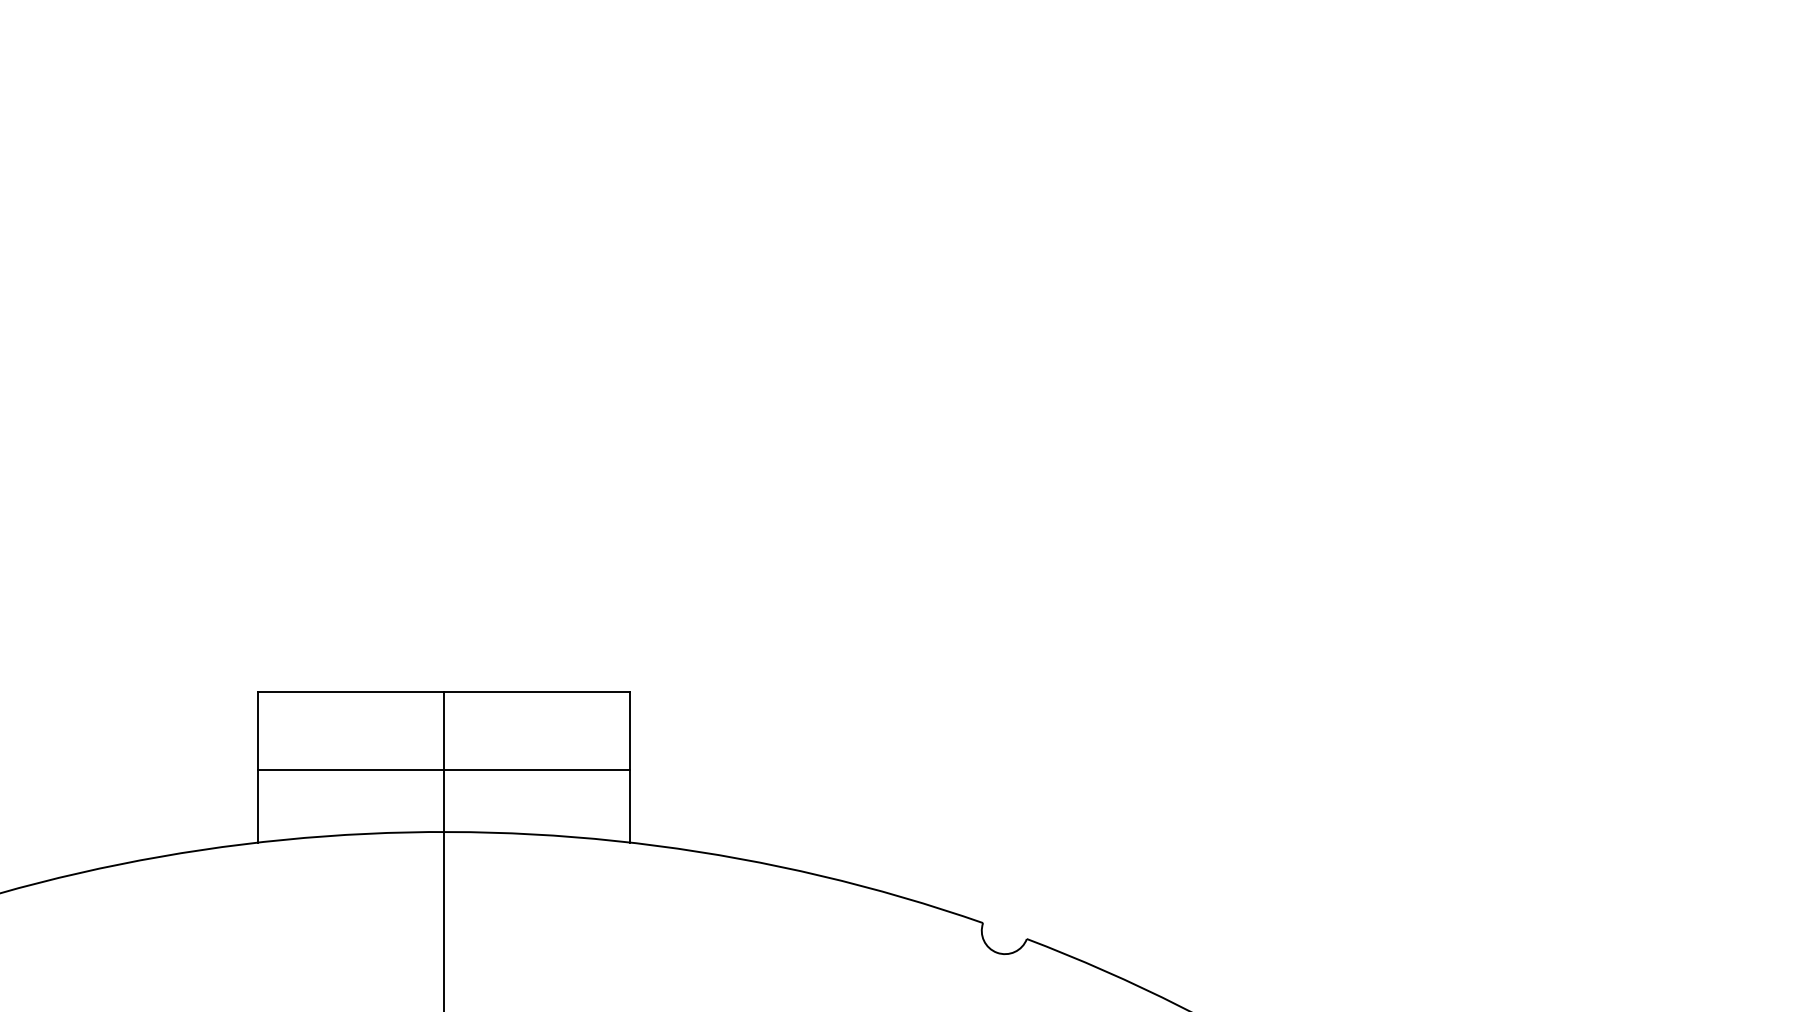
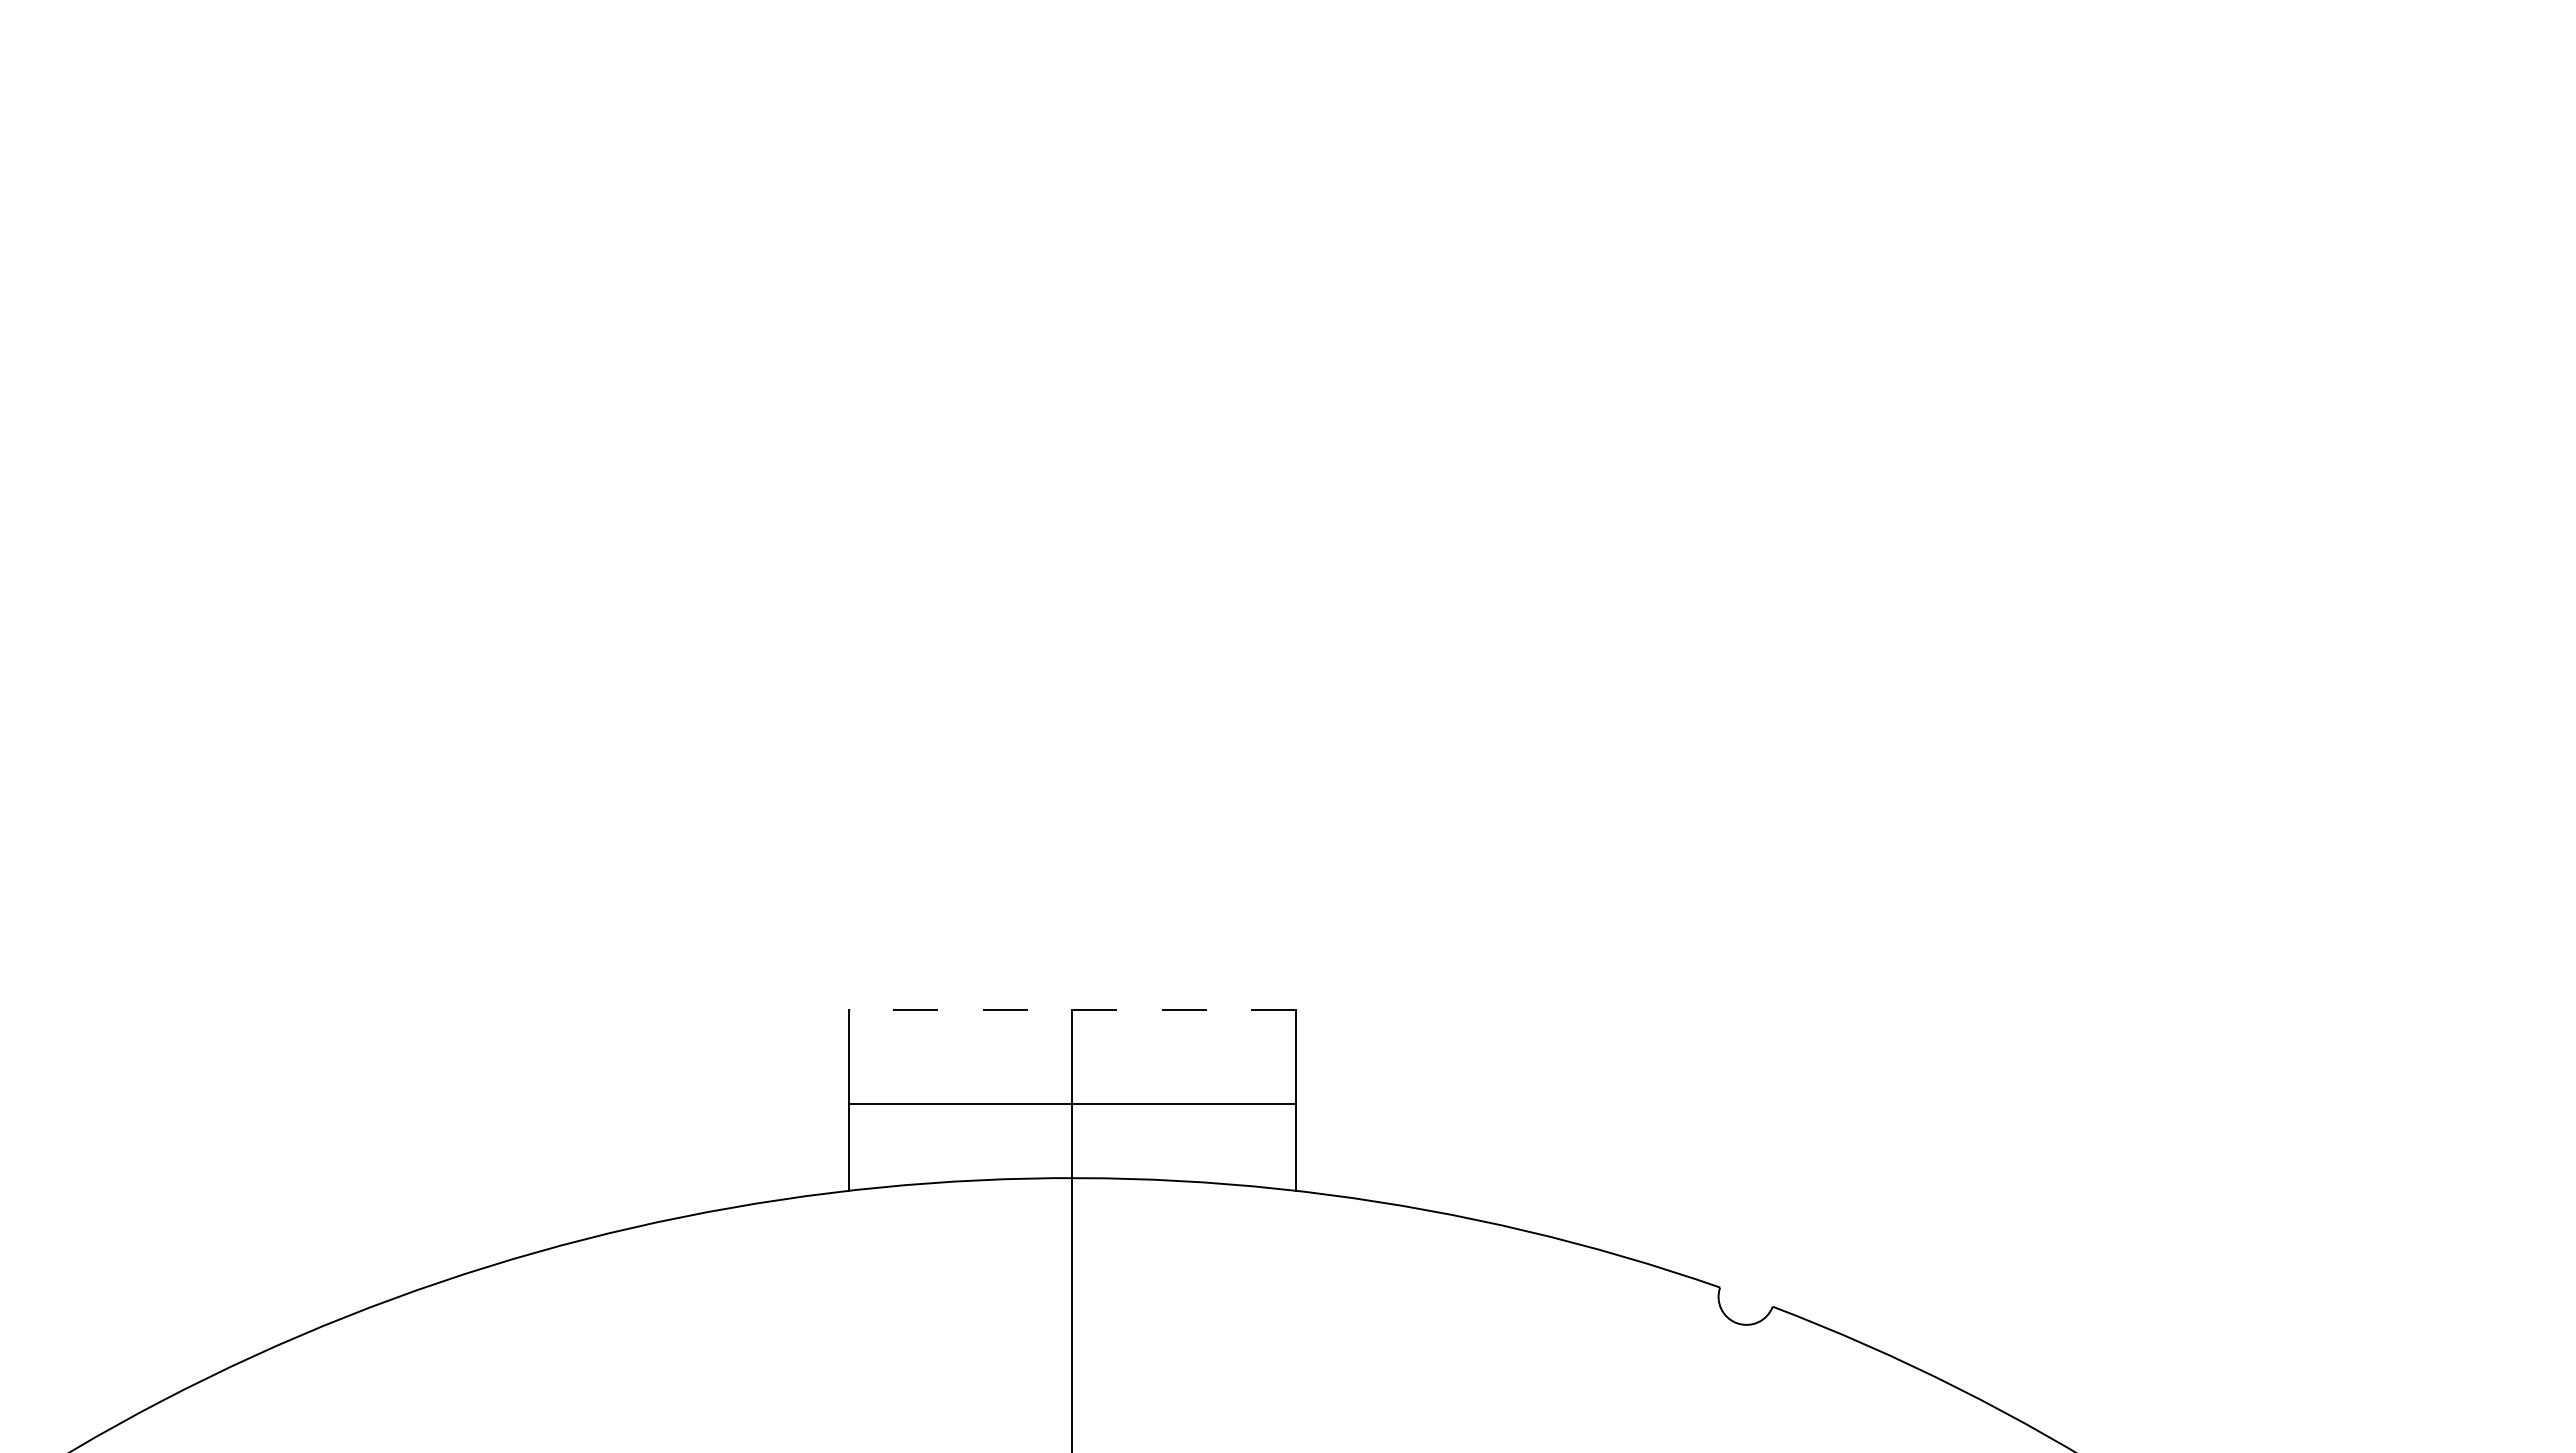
line: (444, 692) -> (1072, 1010), solid -> dashed

